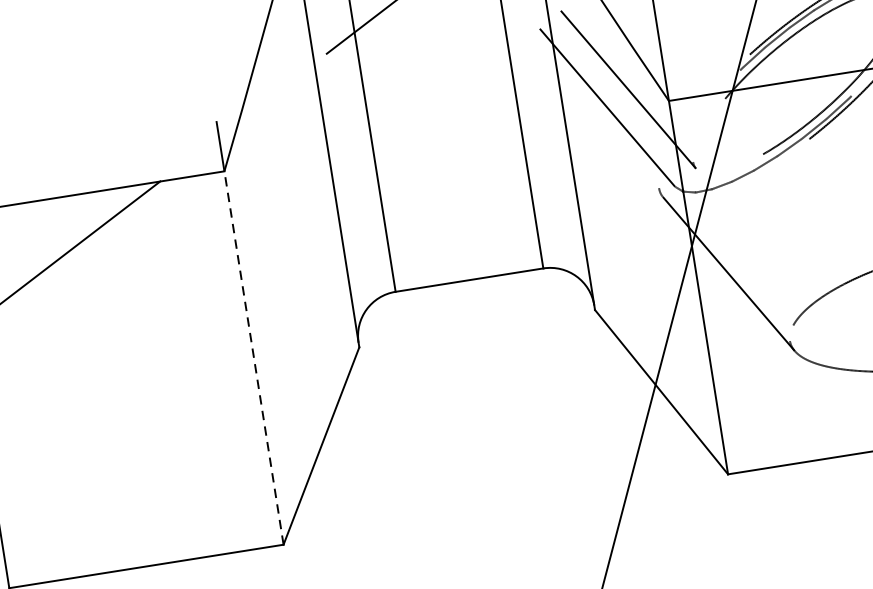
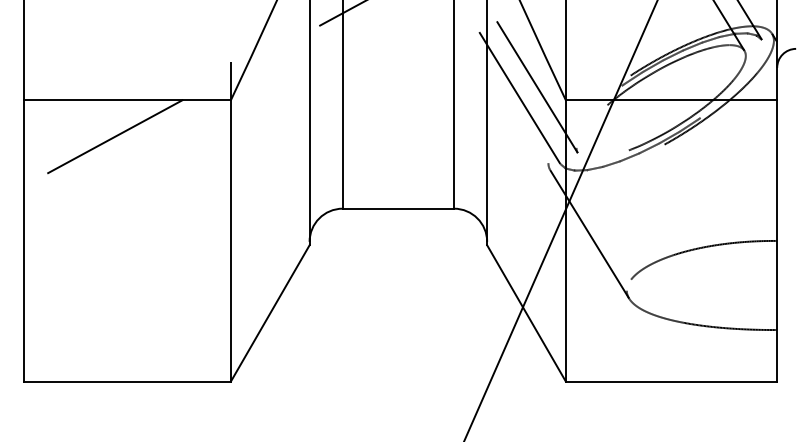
line: (253, 357) -> (230, 240), dashed -> solid

